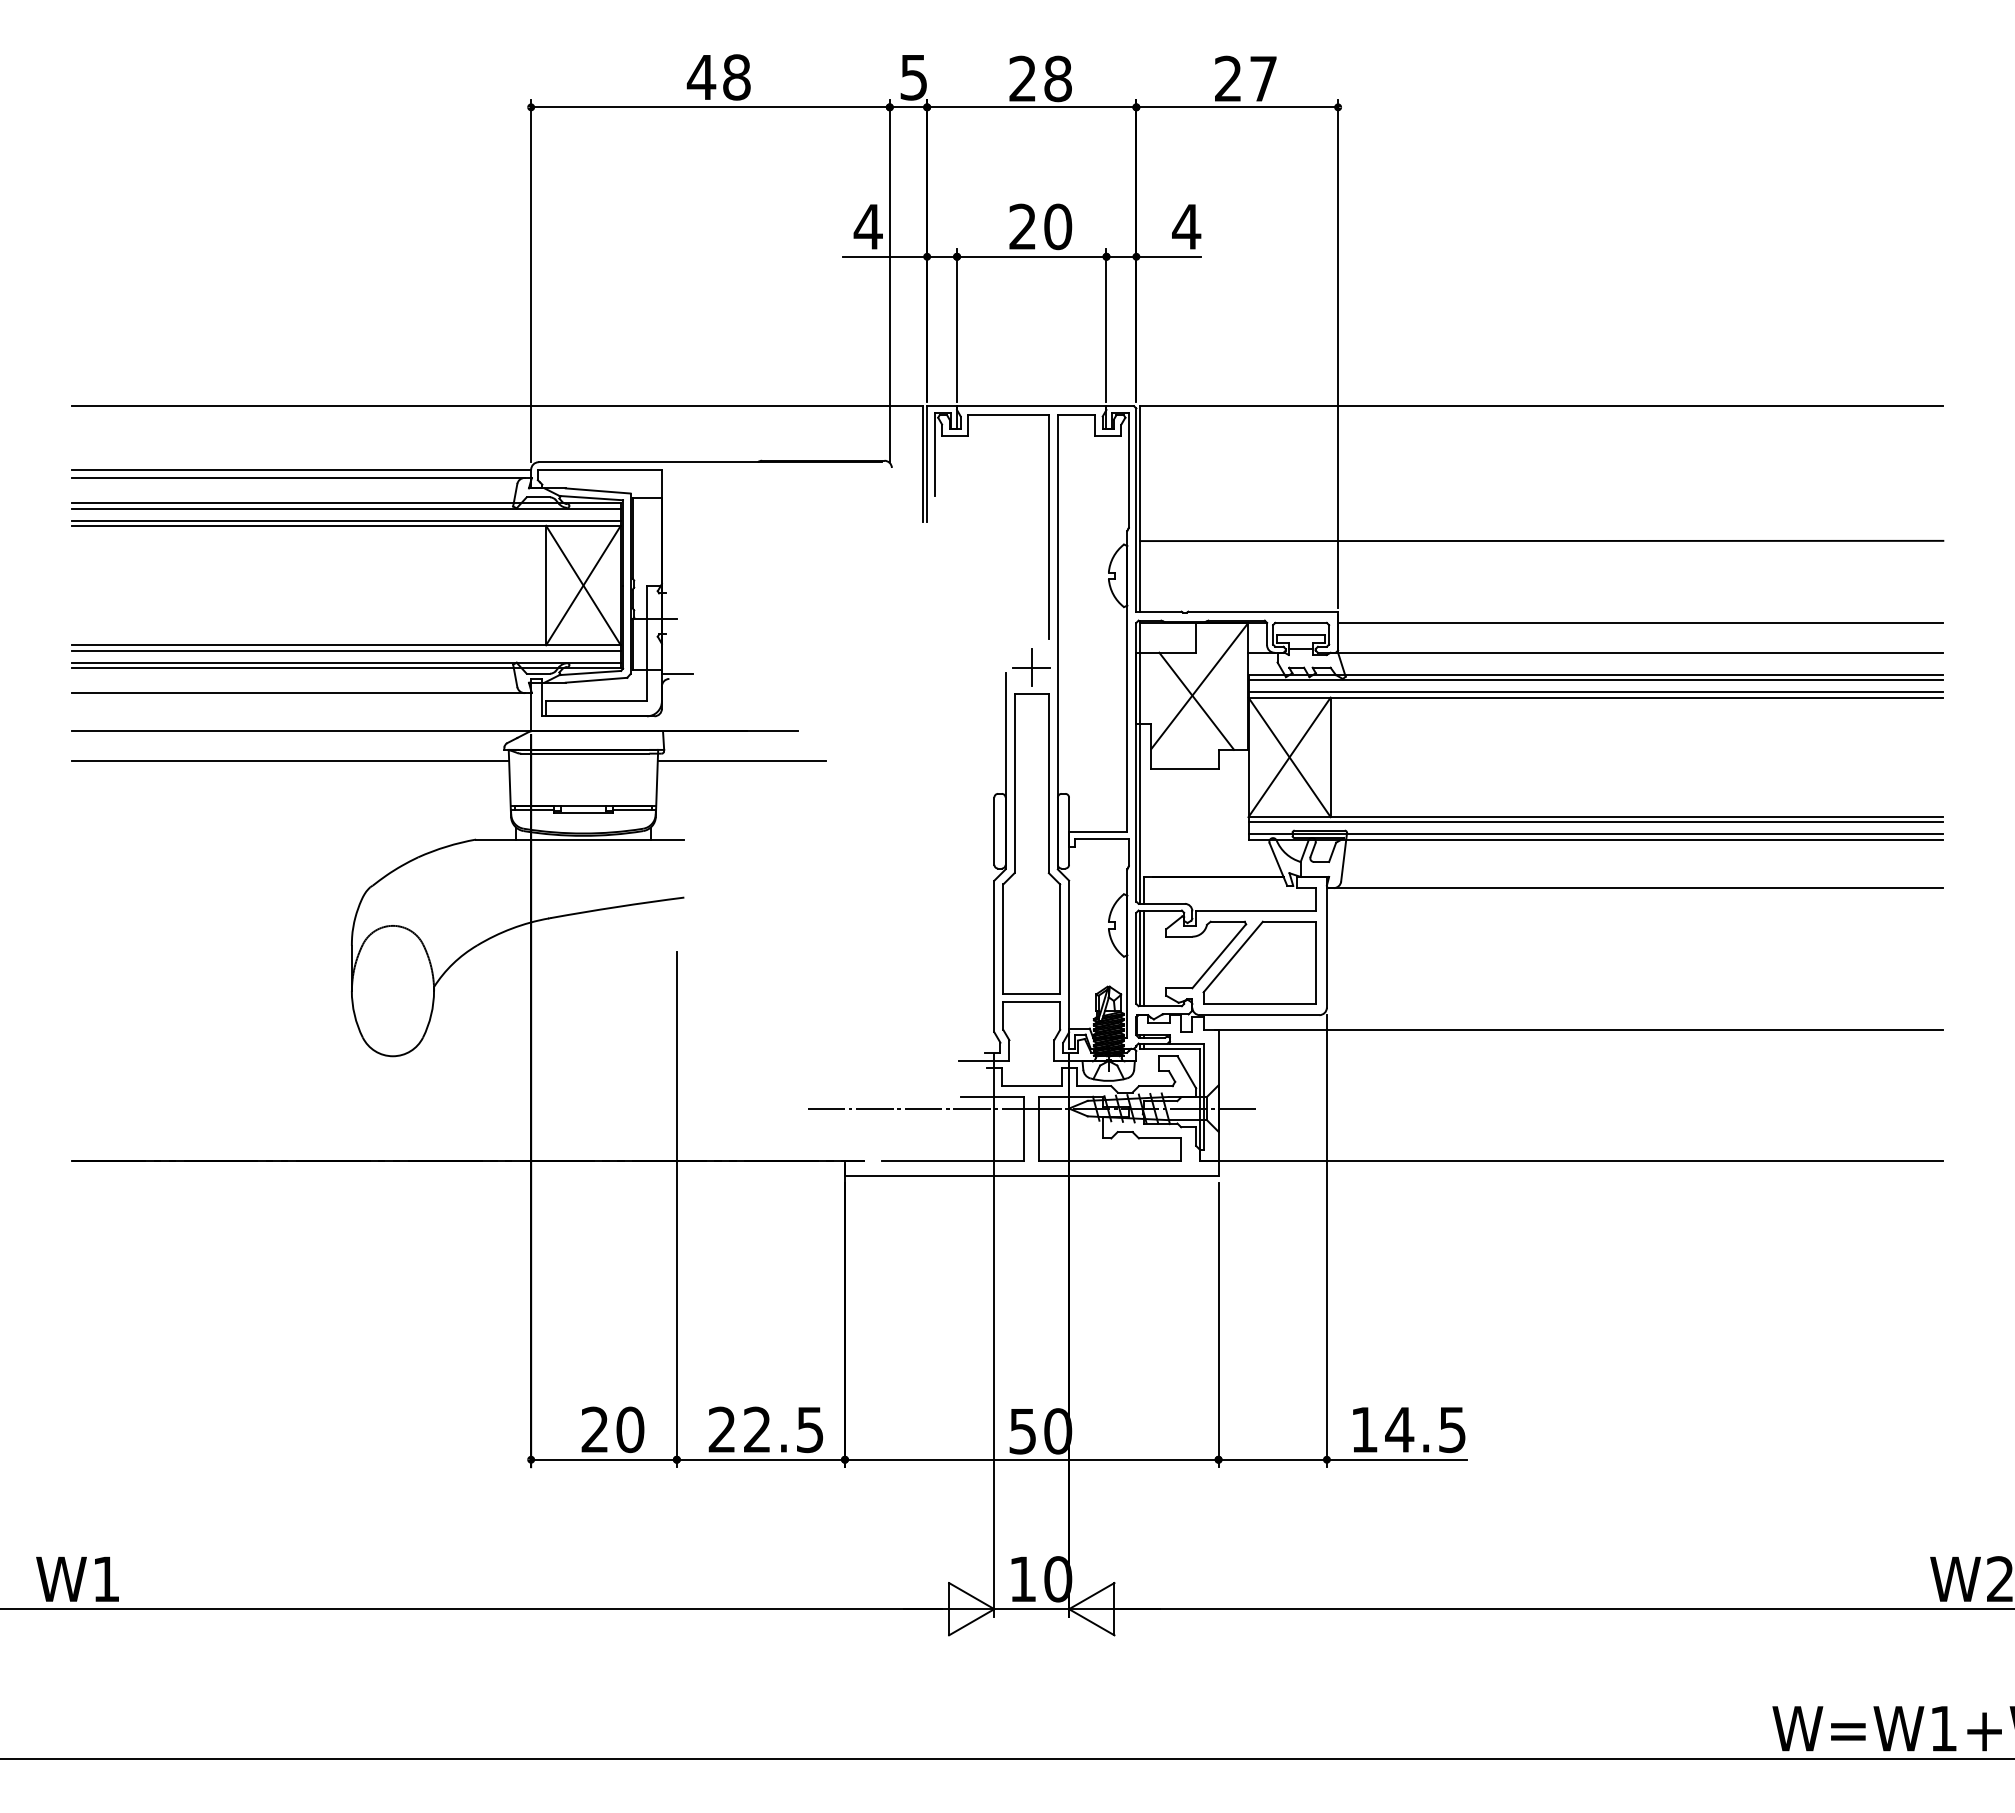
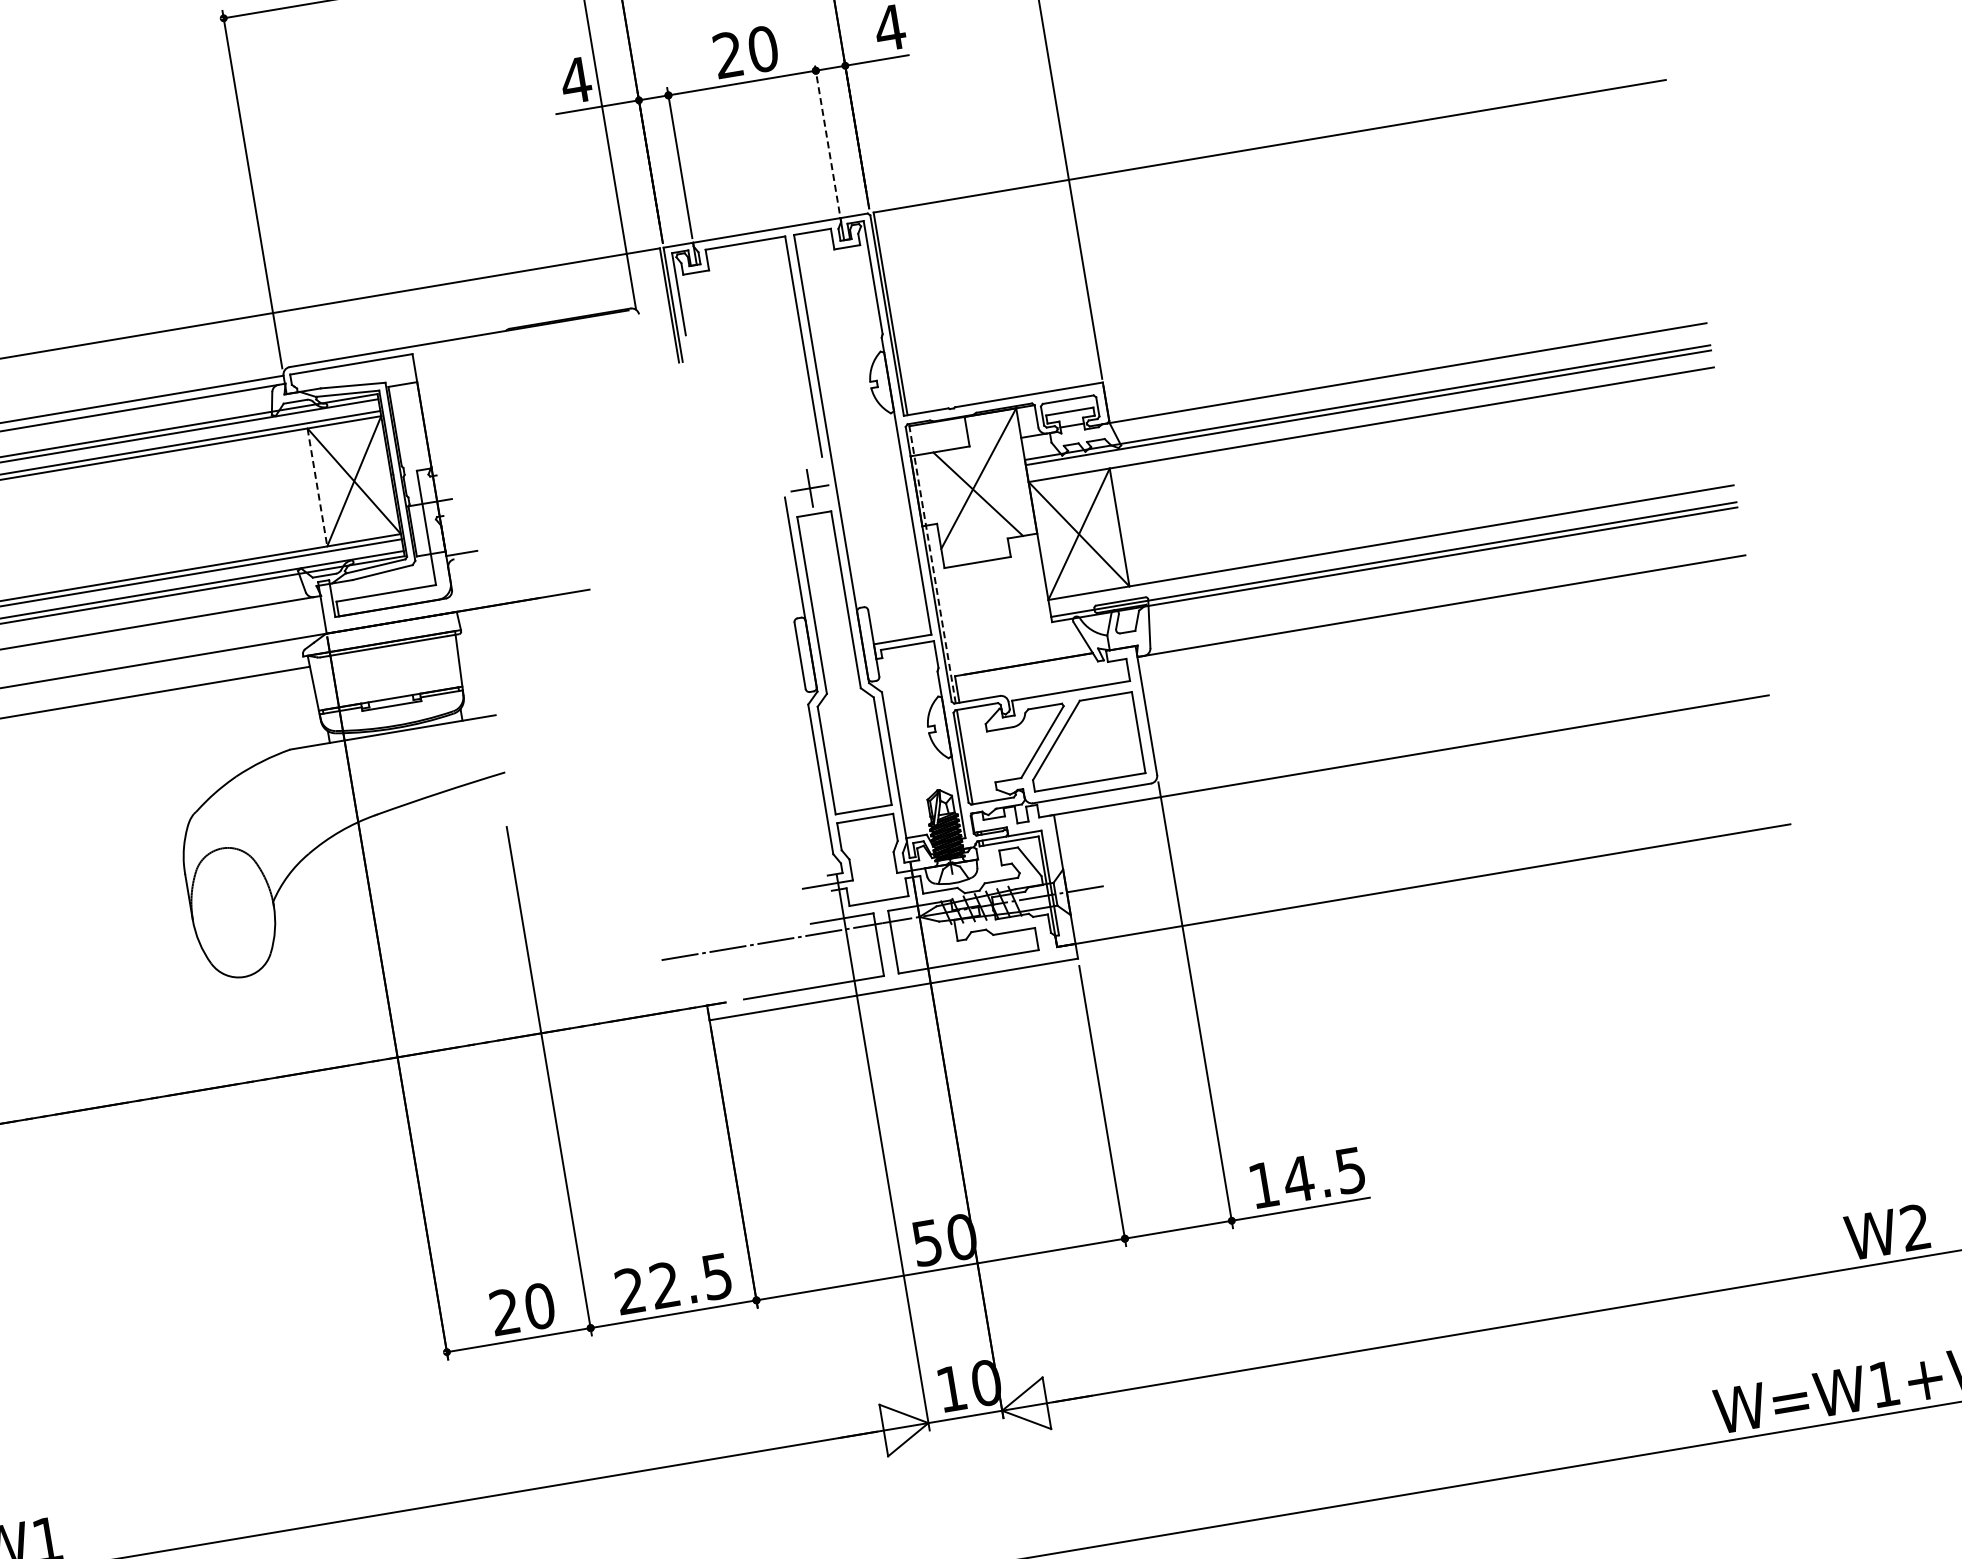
line: (1106, 324) -> (827, 137), solid -> dashed
line: (1541, 540) -> (1291, 278), removed
line: (546, 585) -> (317, 487), solid -> dashed
line: (1640, 622) -> (1402, 343), removed
line: (1595, 692) -> (1370, 419), removed
line: (741, 761) -> (539, 628), removed
line: (1140, 762) -> (932, 563), solid -> dashed
line: (1595, 822) -> (1391, 547), removed
line: (1143, 958) -> (968, 756), removed

